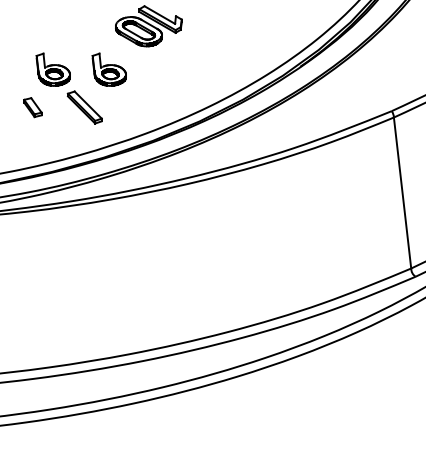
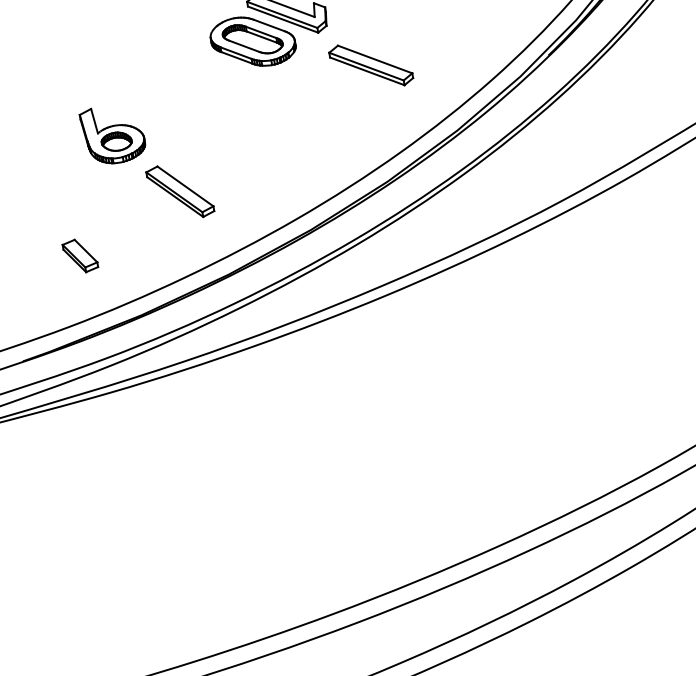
part: (201, 55) -> (370, 64), added
part: (108, 69) -> (210, 117), removed
part: (32, 107) -> (79, 255), moved

